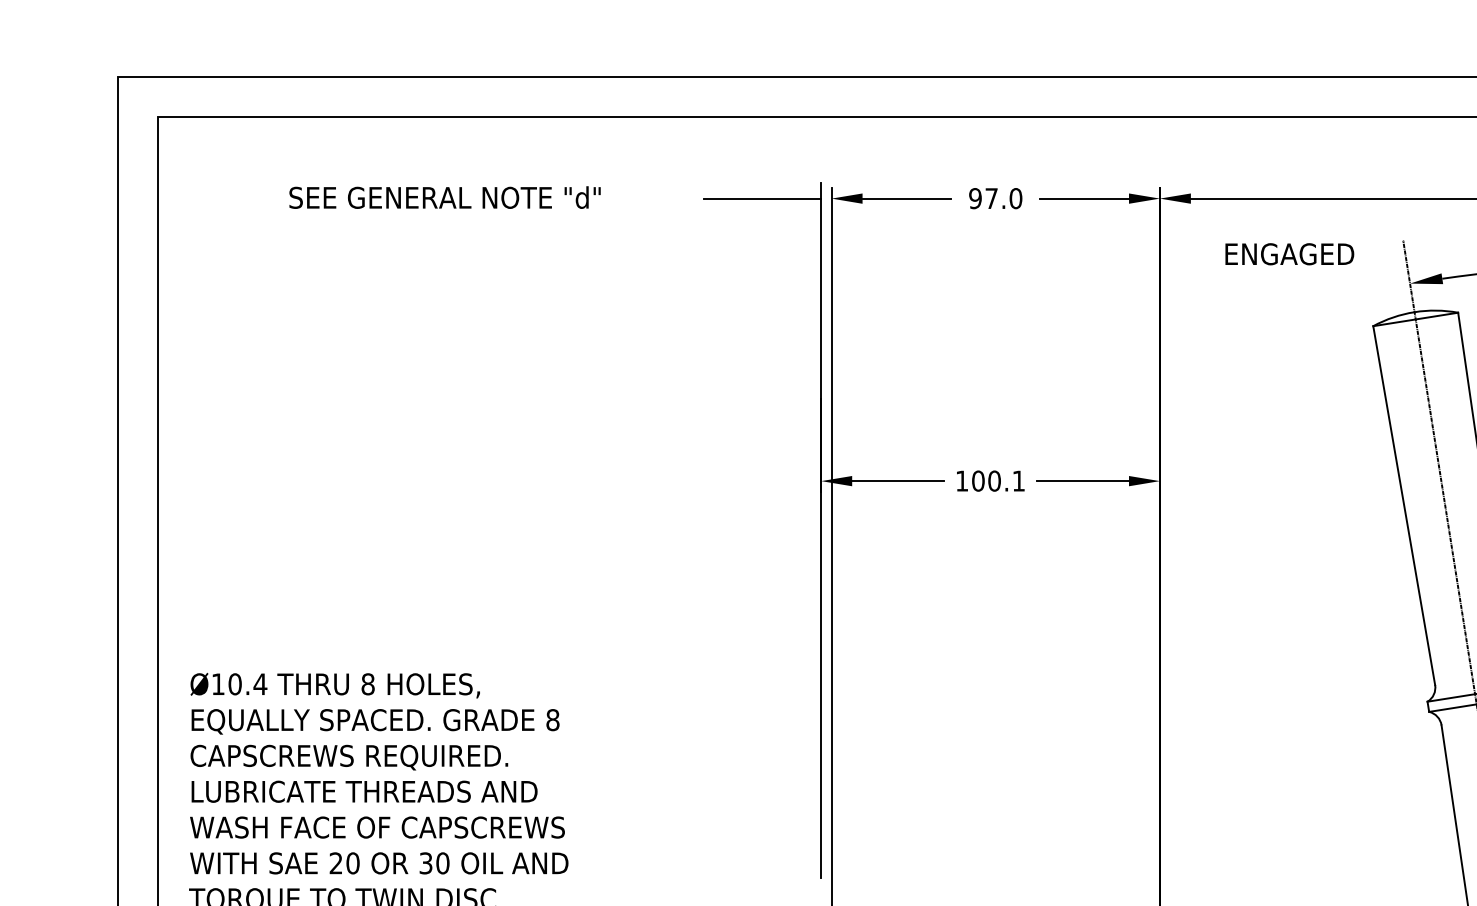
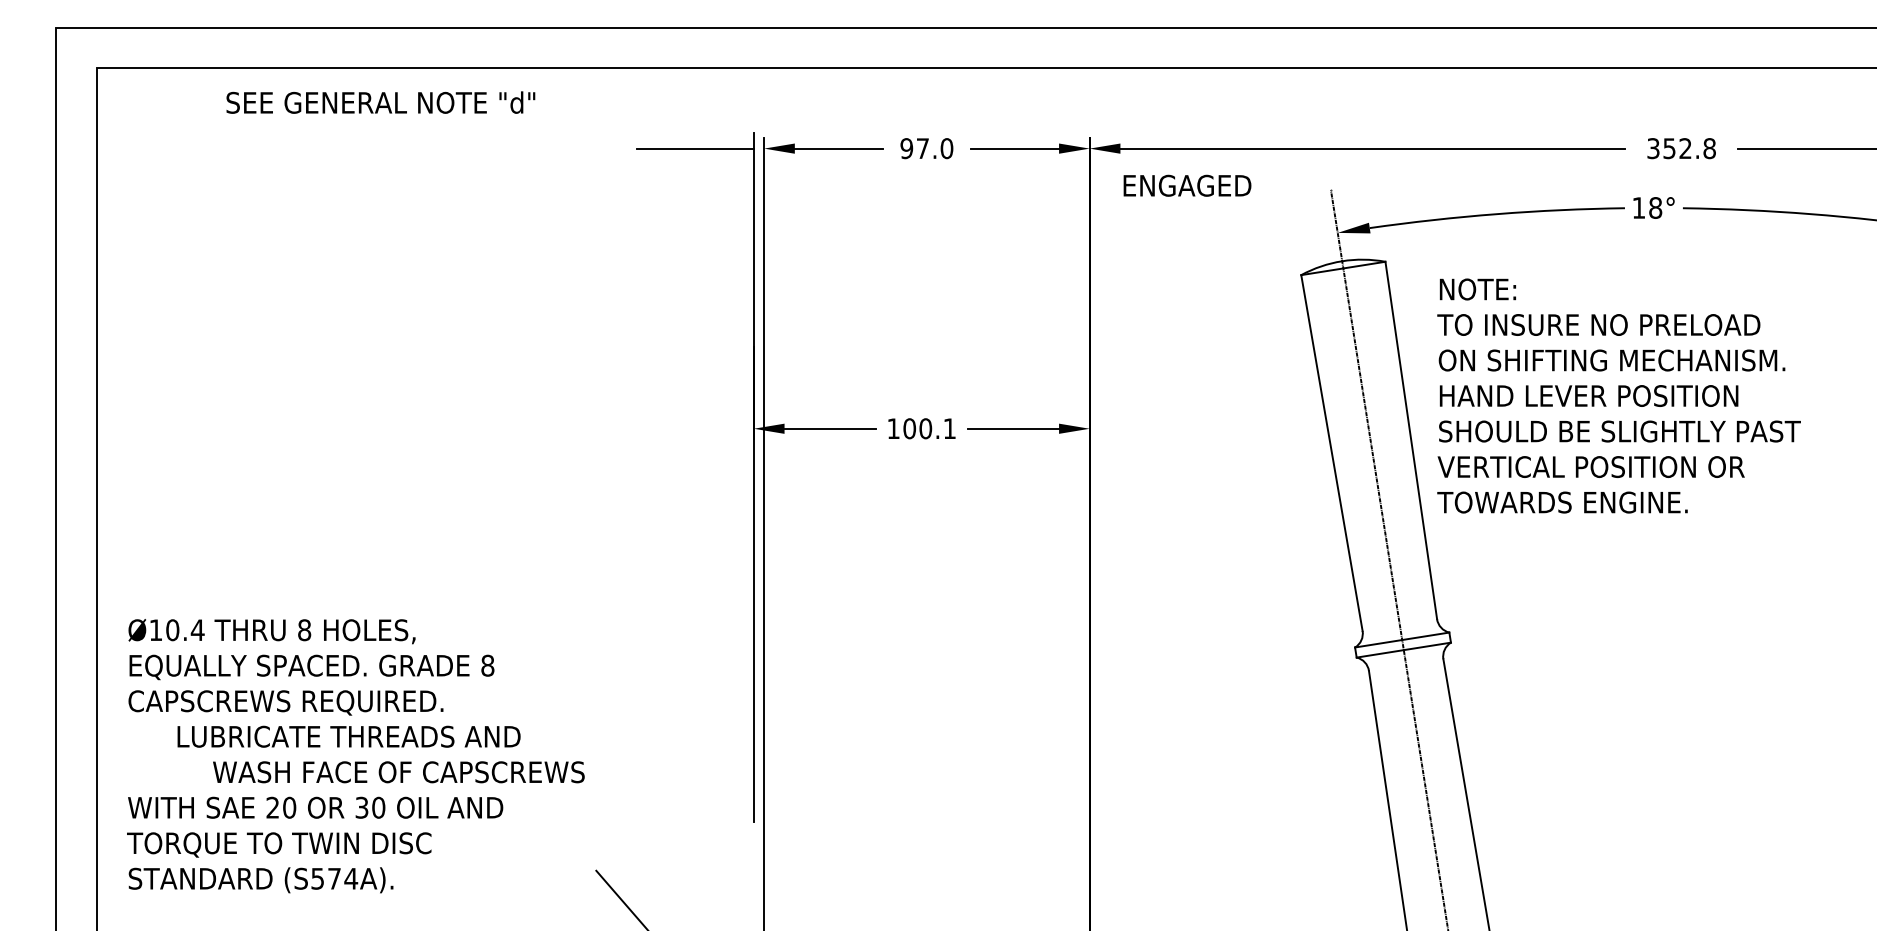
text: (444, 197) -> (380, 102), moved
text: (1289, 253) -> (1187, 185), moved
text: (364, 791) -> (348, 736), moved
text: (377, 827) -> (398, 772), moved

